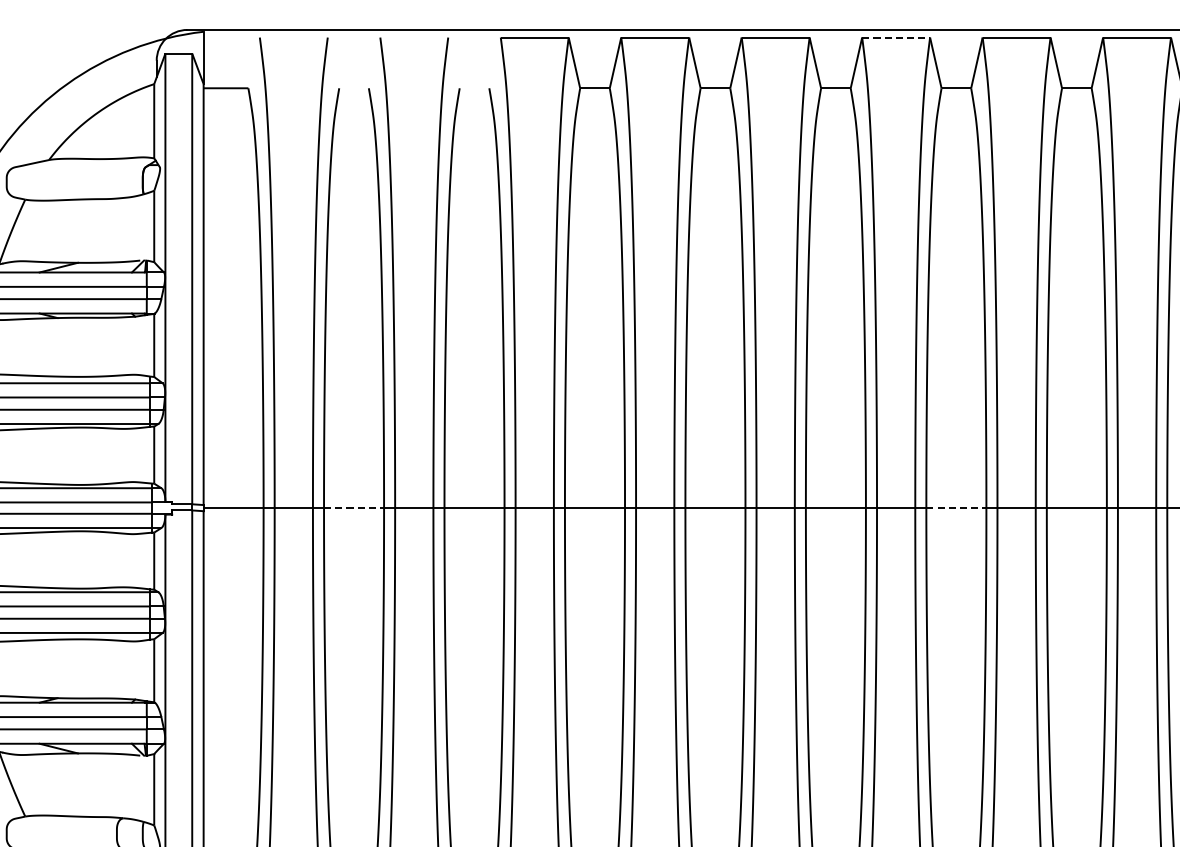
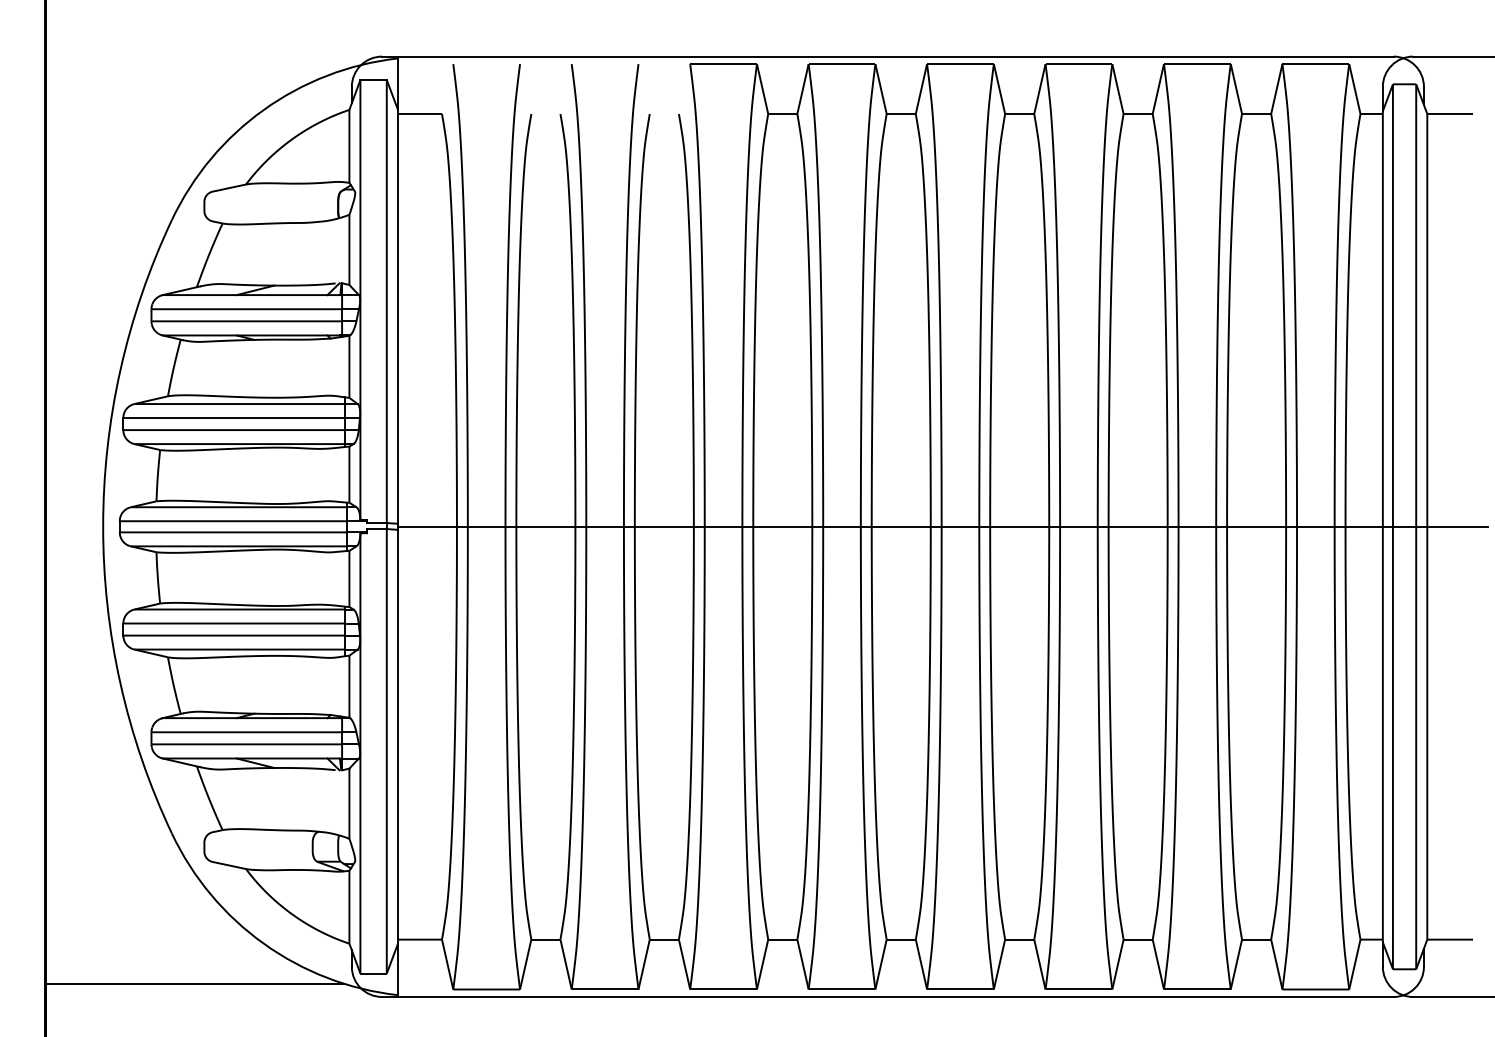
line: (896, 37) -> (1079, 64), dashed -> solid
line: (353, 507) -> (545, 526), dashed -> solid
line: (956, 507) -> (1138, 526), dashed -> solid

